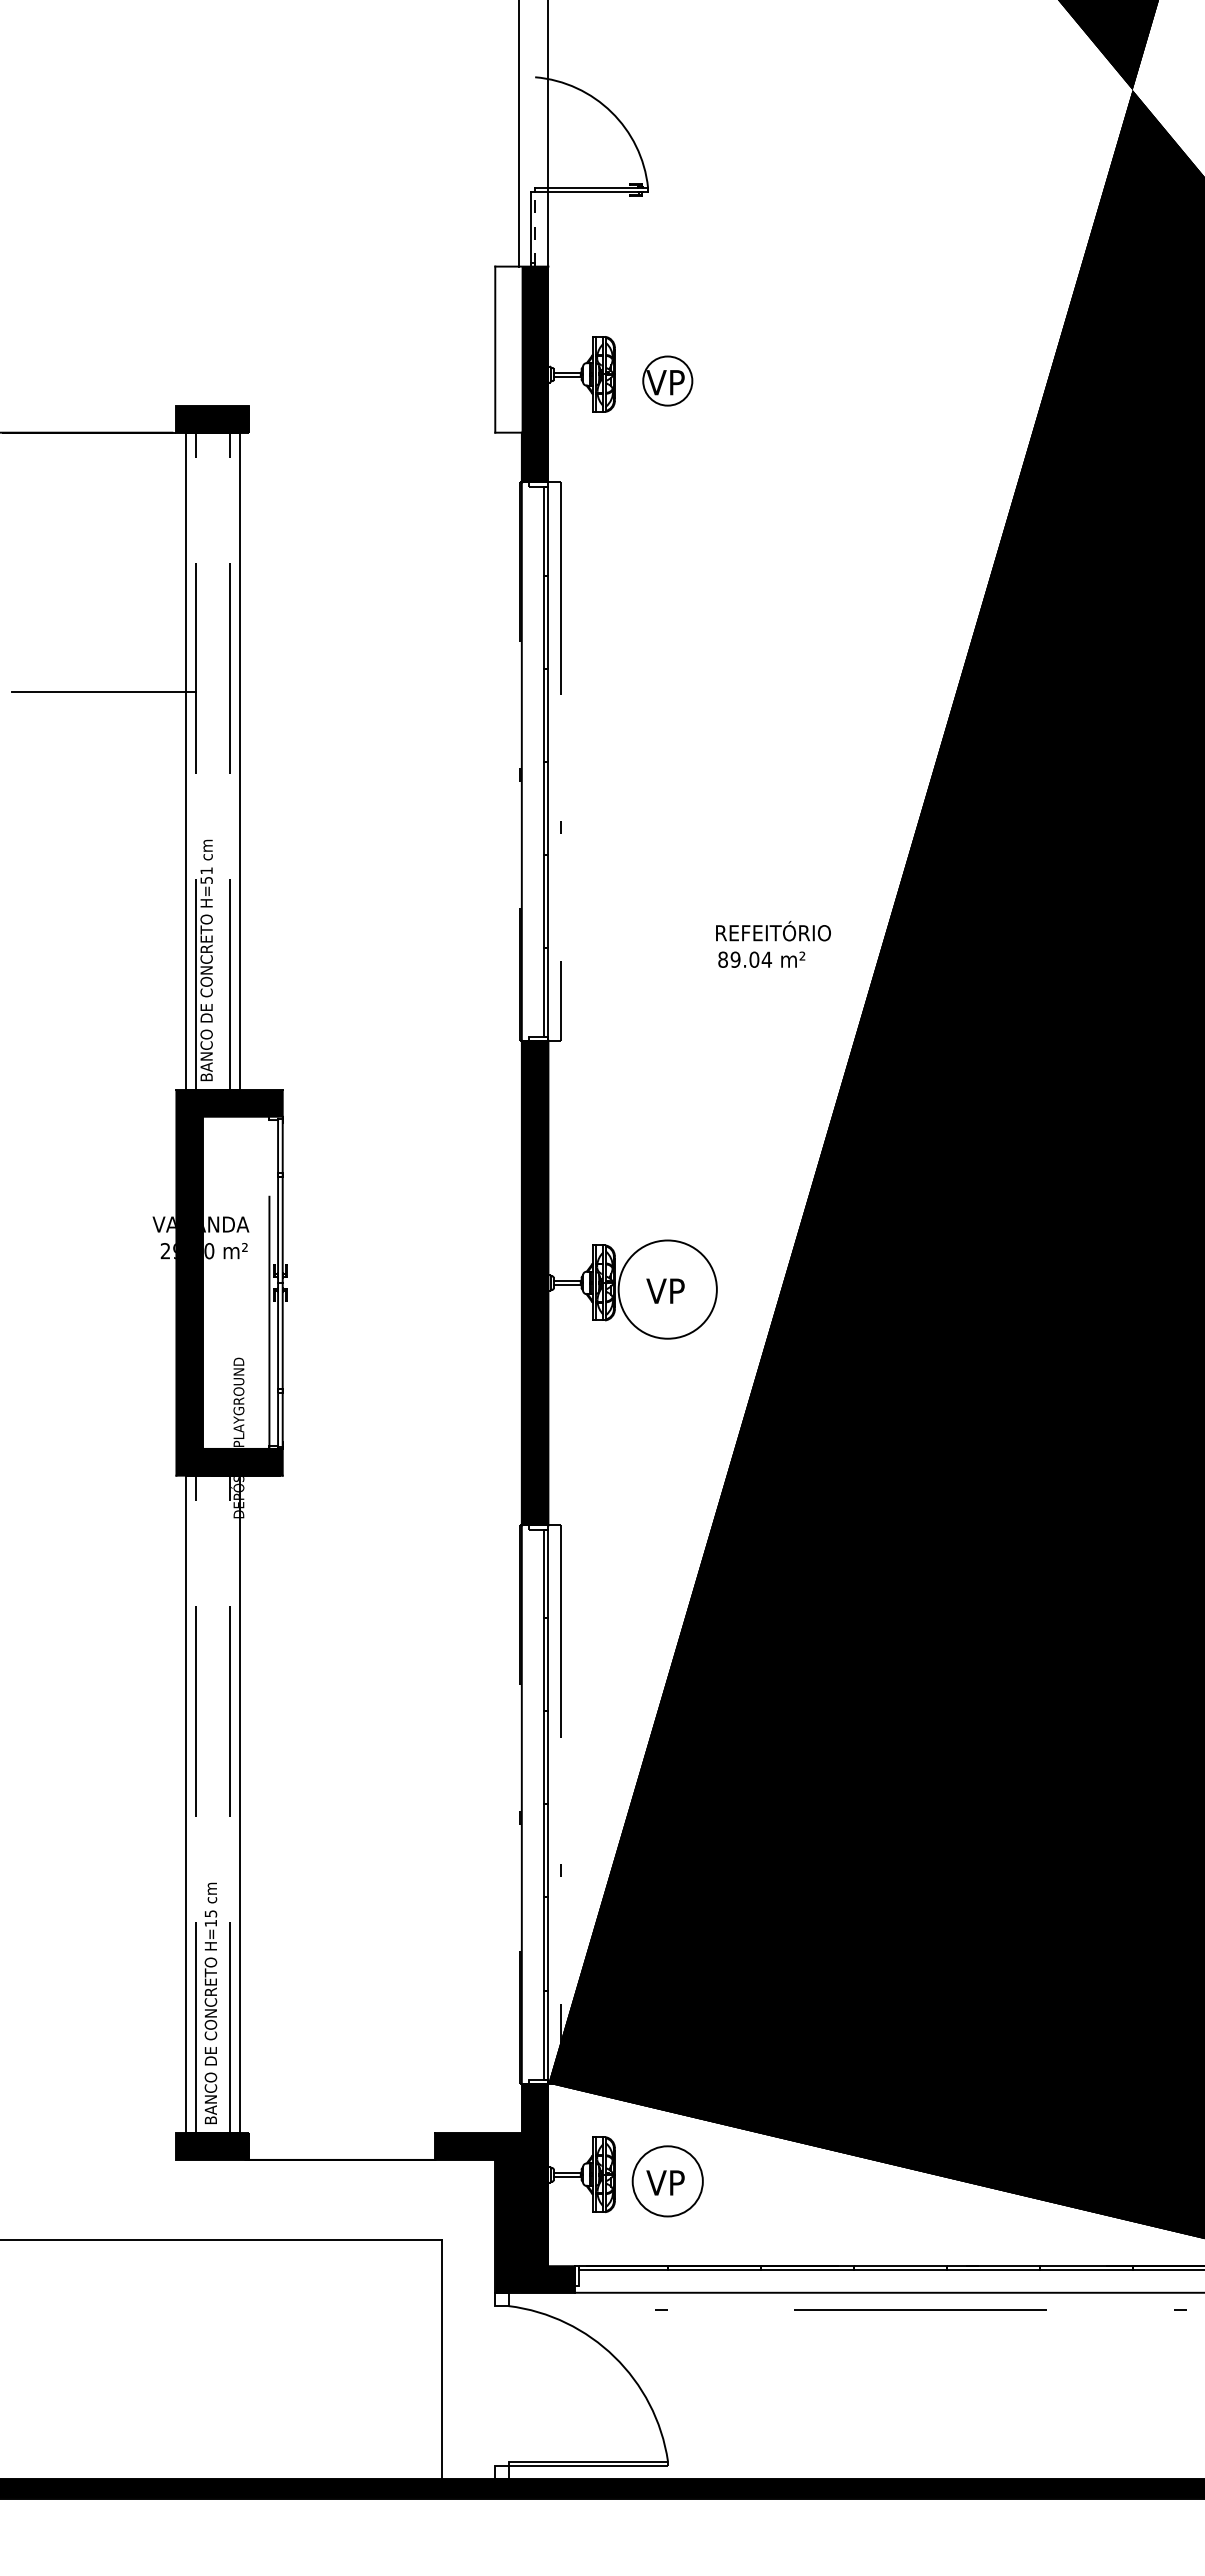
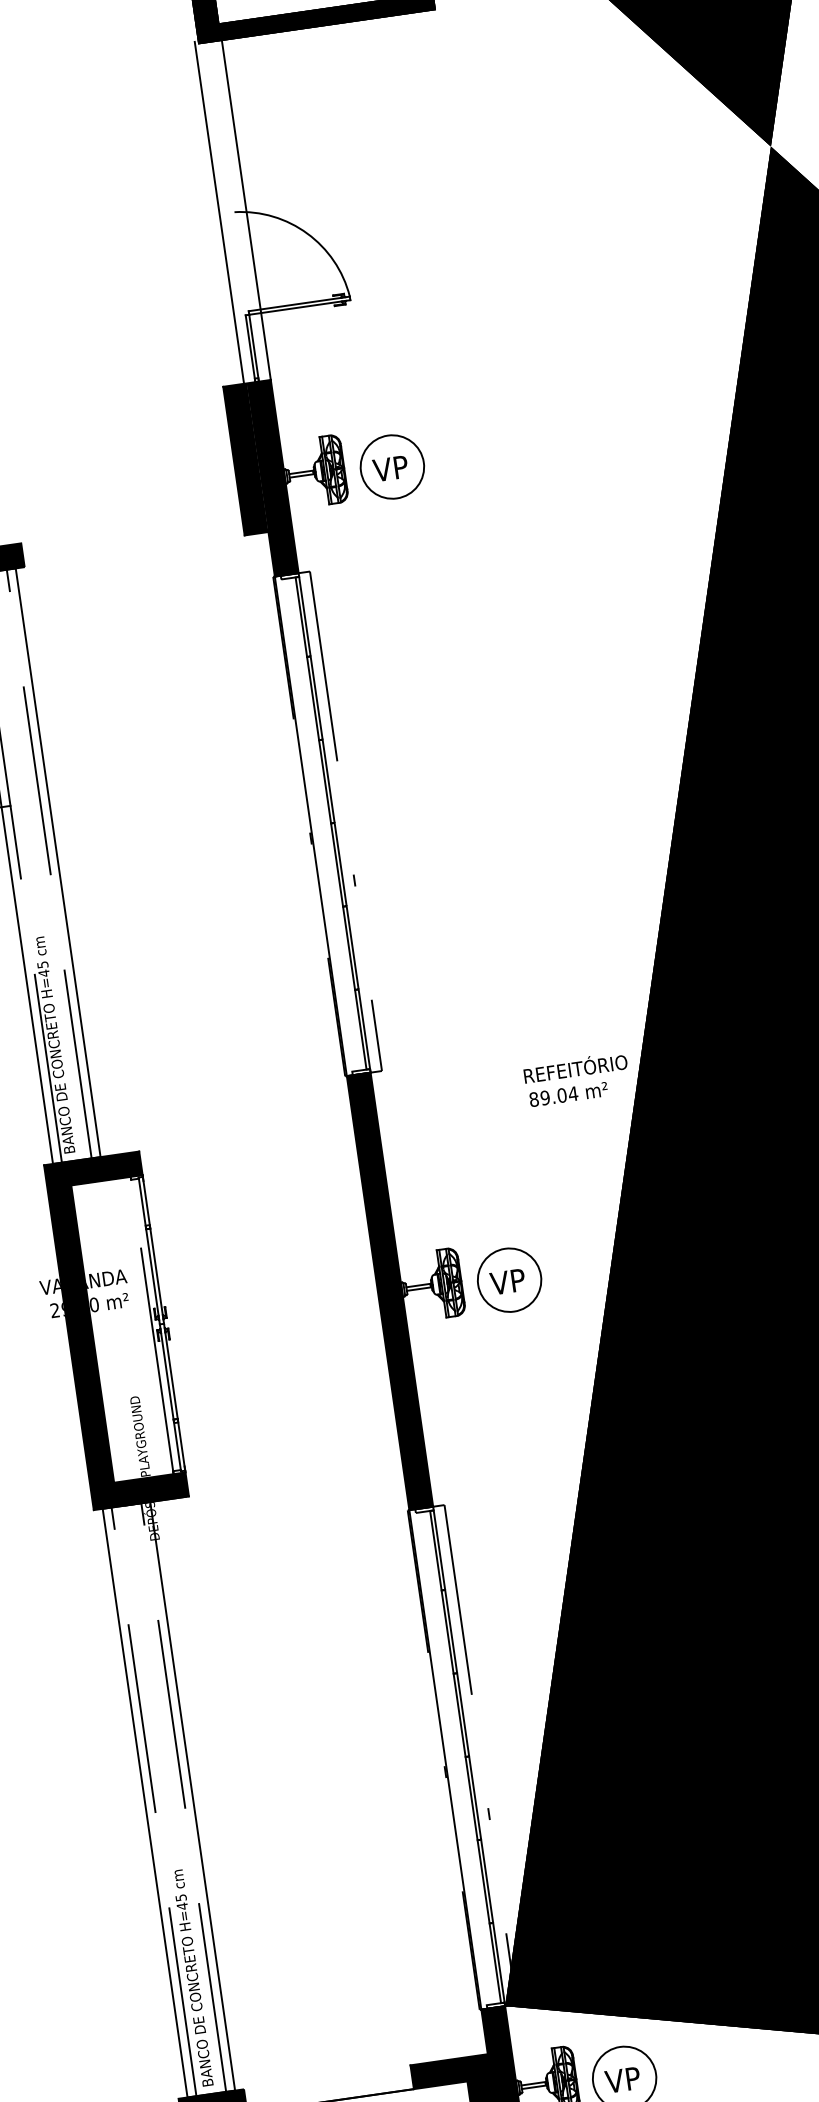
line: (535, 228) -> (254, 347), dashed -> solid
fill: (508, 349) -> (245, 459), added
circle: (667, 381) -> (392, 467), size x1.43
text: (206, 875) -> (43, 969), H=51 -> H=45
text: (773, 944) -> (577, 1079), moved
circle: (667, 1289) -> (509, 1280), size x0.71
text: (210, 1923) -> (182, 1906), H=15 -> H=45

